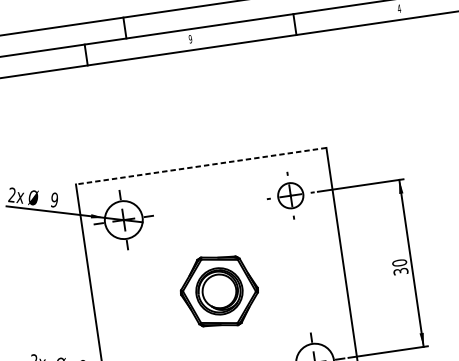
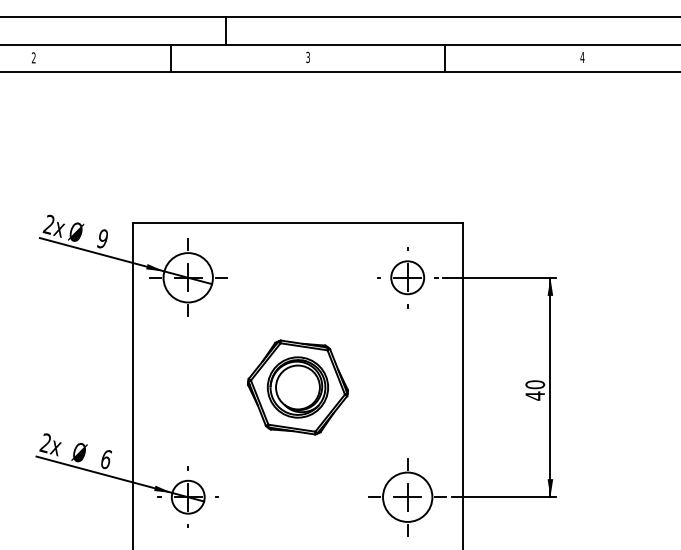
text: (190, 39) -> (308, 57), 9 -> 3
line: (200, 165) -> (297, 222), dashed -> solid
text: (401, 271) -> (535, 395), 30 -> 40

